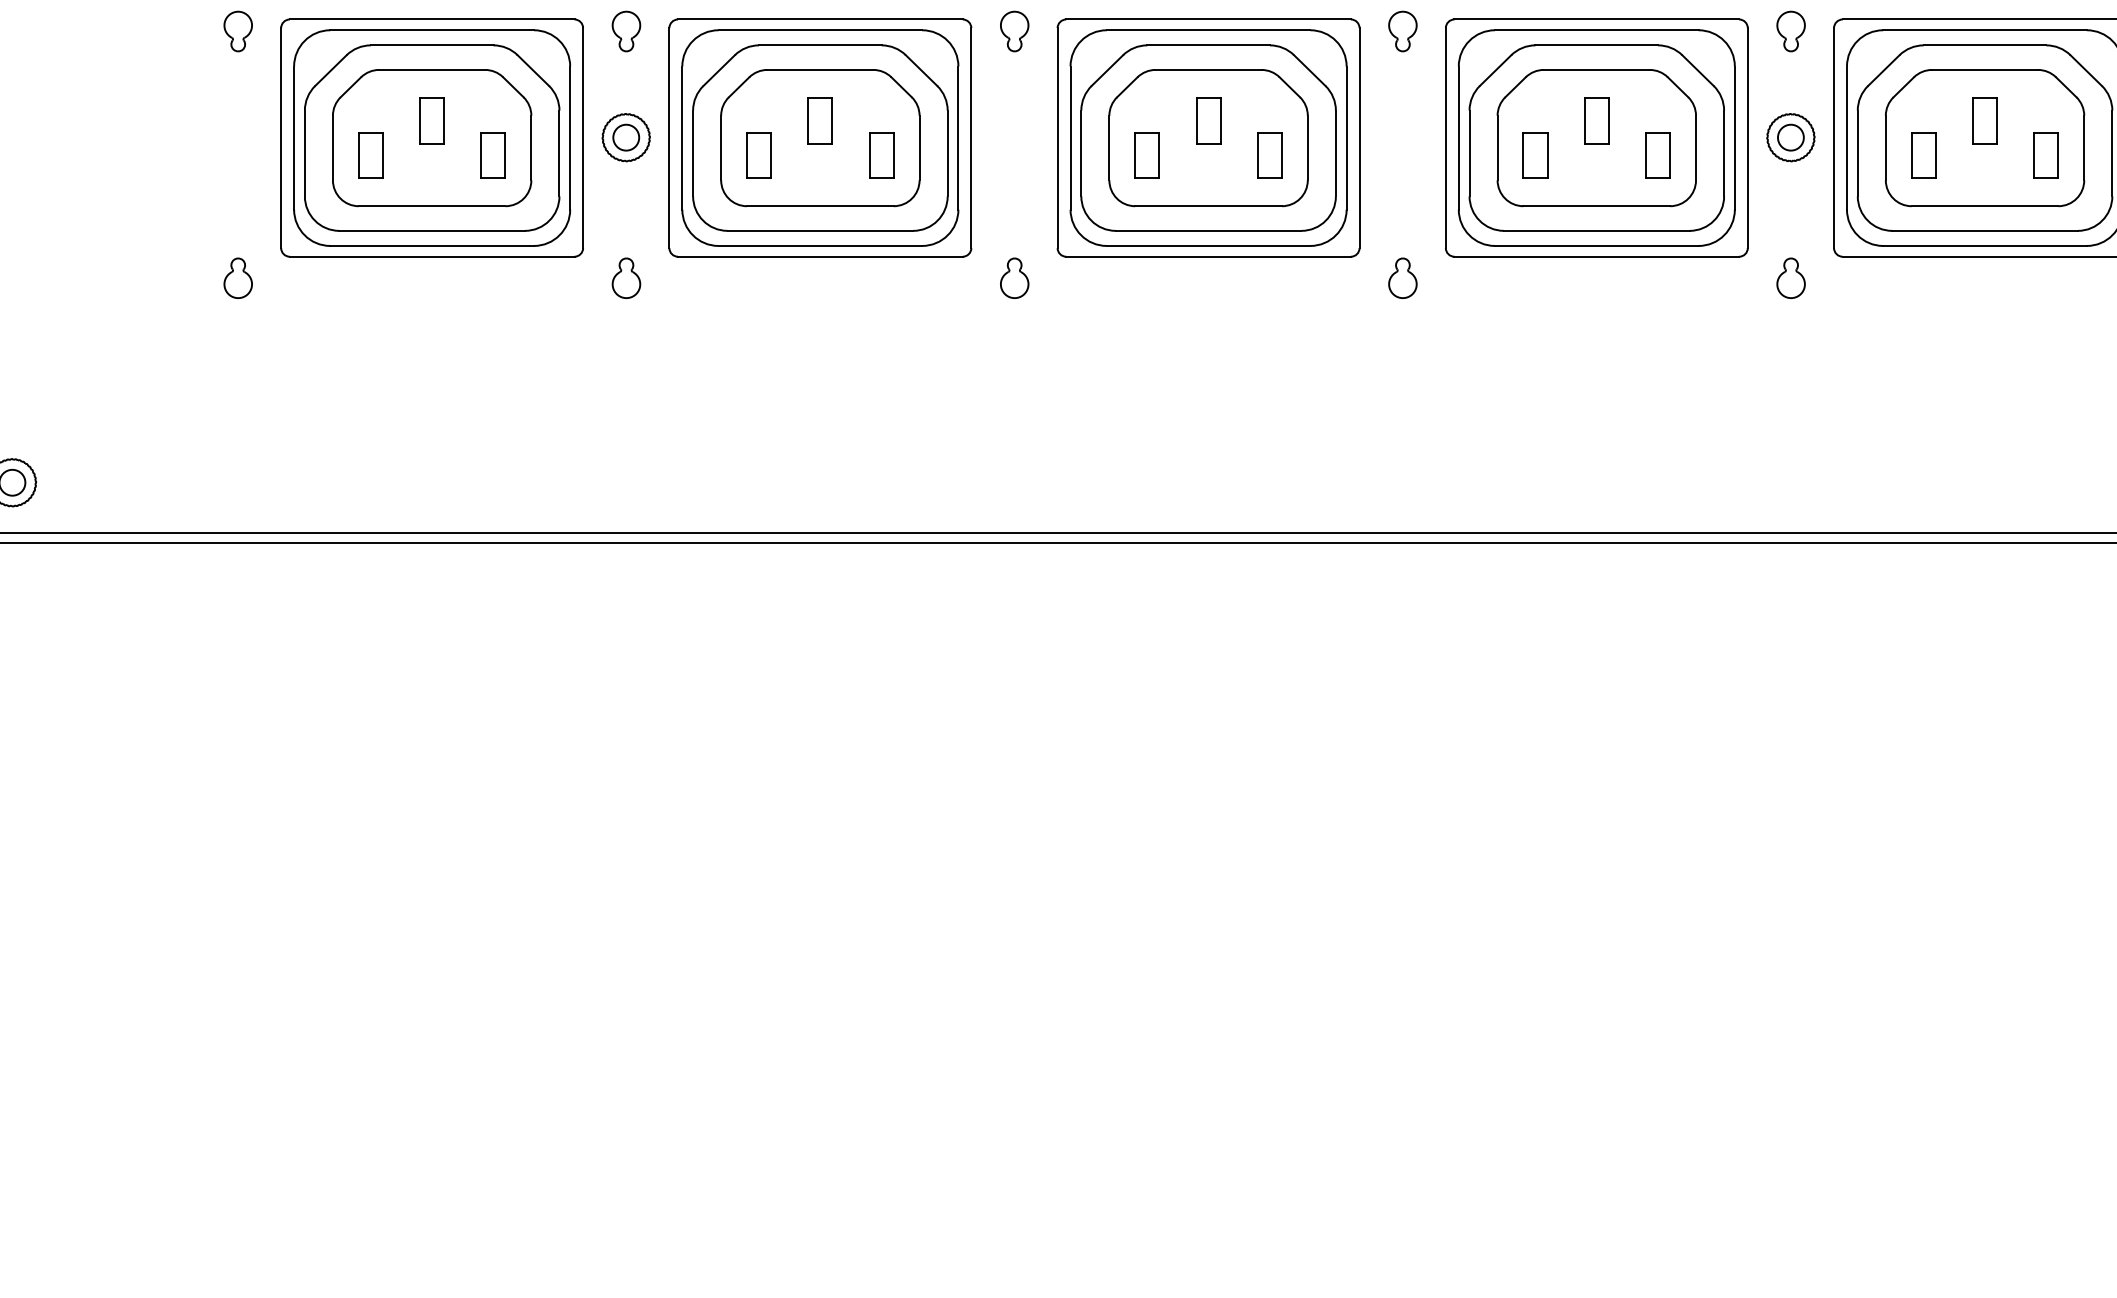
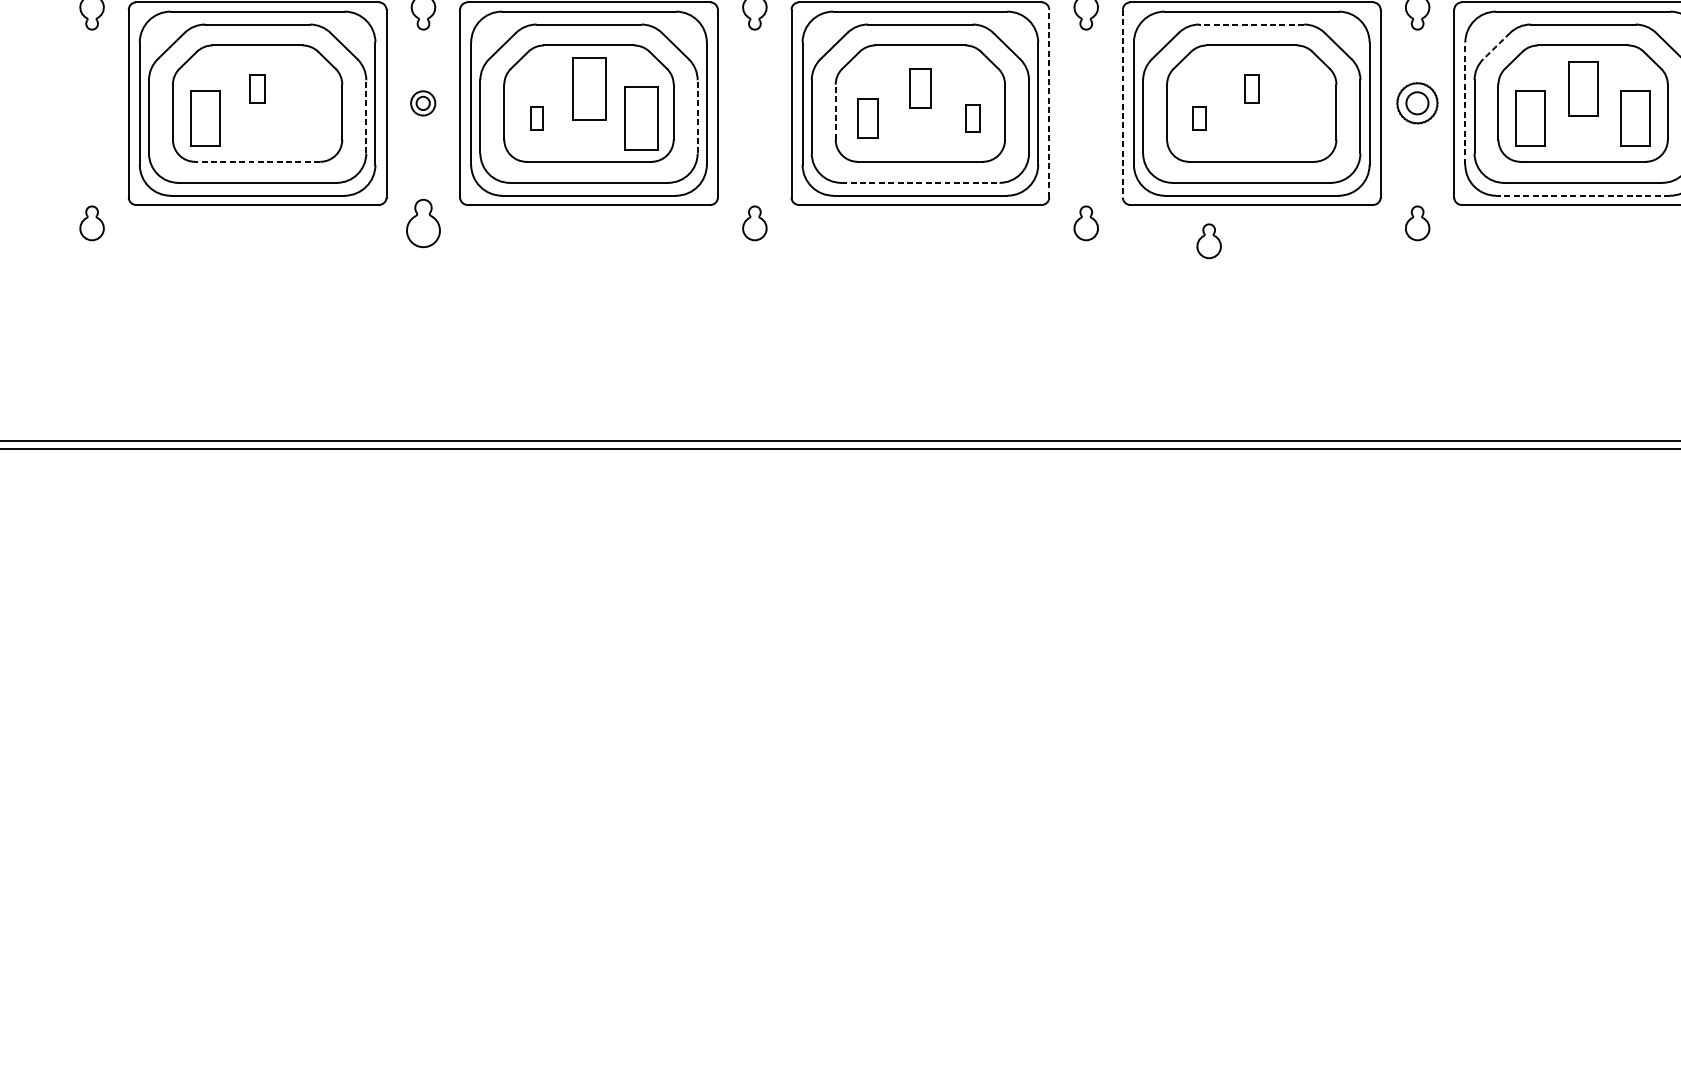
line: (1596, 45) -> (1251, 24), solid -> dashed
line: (1883, 70) -> (1496, 45), solid -> dashed
part: (431, 120) -> (257, 88), size x0.7
part: (819, 120) -> (588, 88), size x1.6
part: (1596, 120) -> (1251, 88), size x0.7
part: (1984, 120) -> (1582, 88), size x1.4
part: (625, 137) -> (422, 103), size x0.6
line: (1359, 138) -> (1049, 104), solid -> dashed
line: (1445, 138) -> (1122, 104), solid -> dashed
line: (1847, 138) -> (1465, 104), solid -> dashed
line: (1109, 147) -> (835, 111), solid -> dashed
line: (559, 153) -> (366, 116), solid -> dashed
line: (947, 153) -> (697, 116), solid -> dashed
part: (370, 155) -> (204, 118), size x1.4
part: (492, 155) -> (309, 118), removed
part: (758, 155) -> (536, 118), size x0.6
part: (881, 155) -> (641, 118), size x1.6
part: (1269, 155) -> (972, 118), size x0.7
part: (1535, 155) -> (1199, 118), size x0.6
part: (1657, 155) -> (1303, 118), removed
part: (1923, 155) -> (1530, 118), size x1.4
part: (2045, 155) -> (1634, 118), size x1.4
line: (431, 206) -> (257, 162), solid -> dashed
line: (1208, 230) -> (920, 182), solid -> dashed
line: (1985, 245) -> (1583, 195), solid -> dashed
part: (626, 277) -> (423, 222), size x1.4
part: (1546, 298) -> (1208, 240), added

